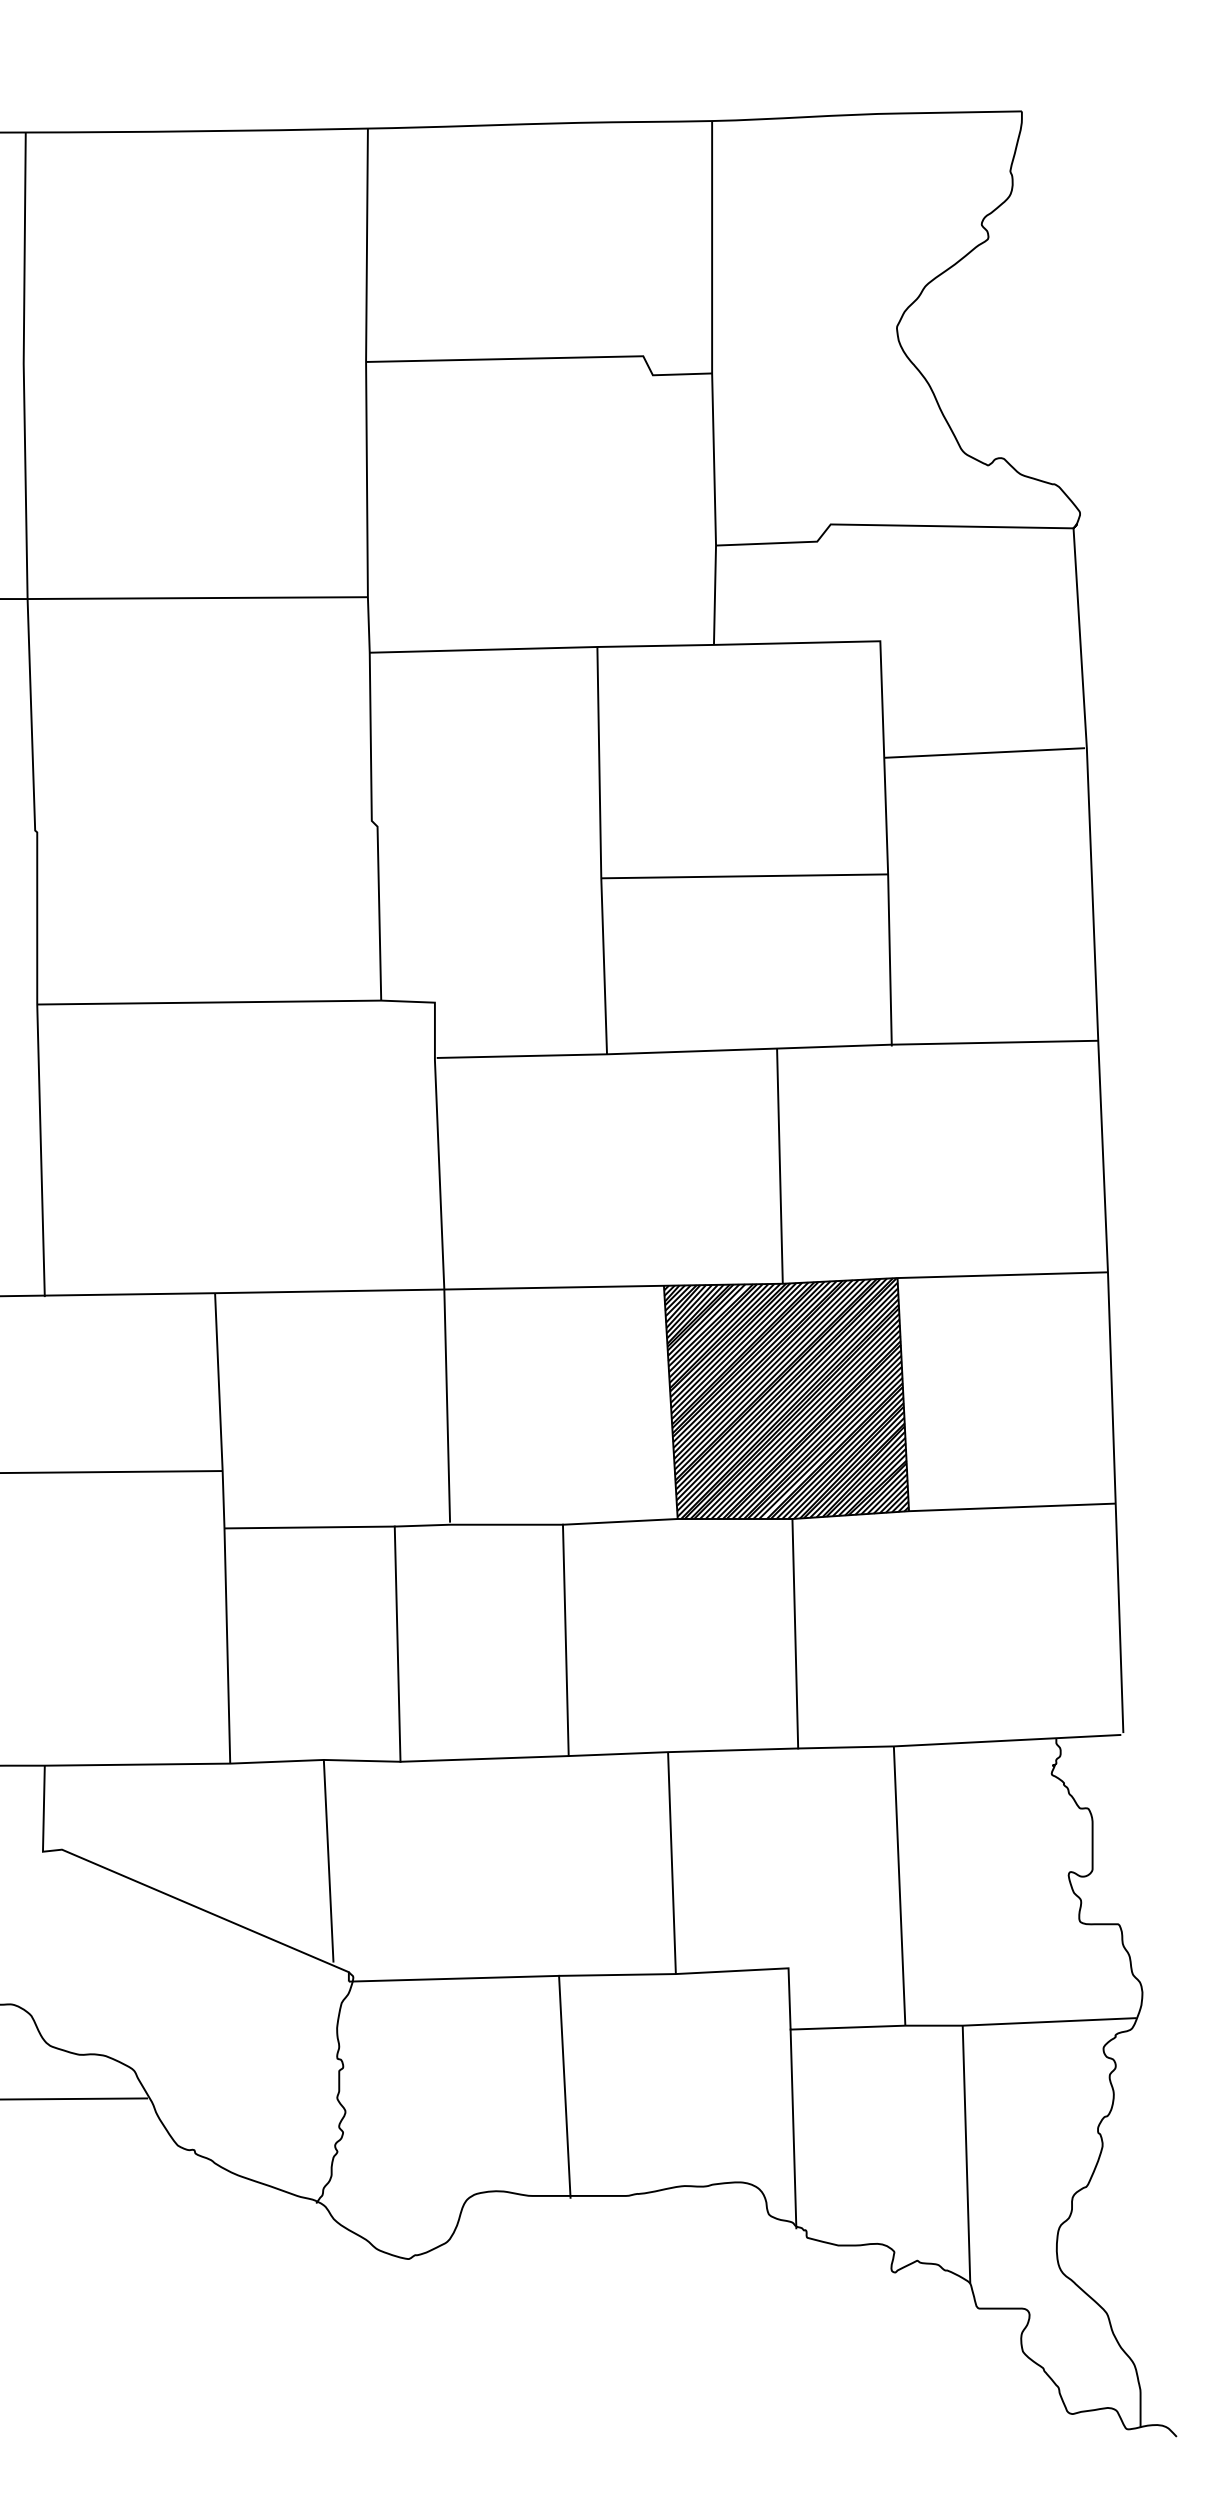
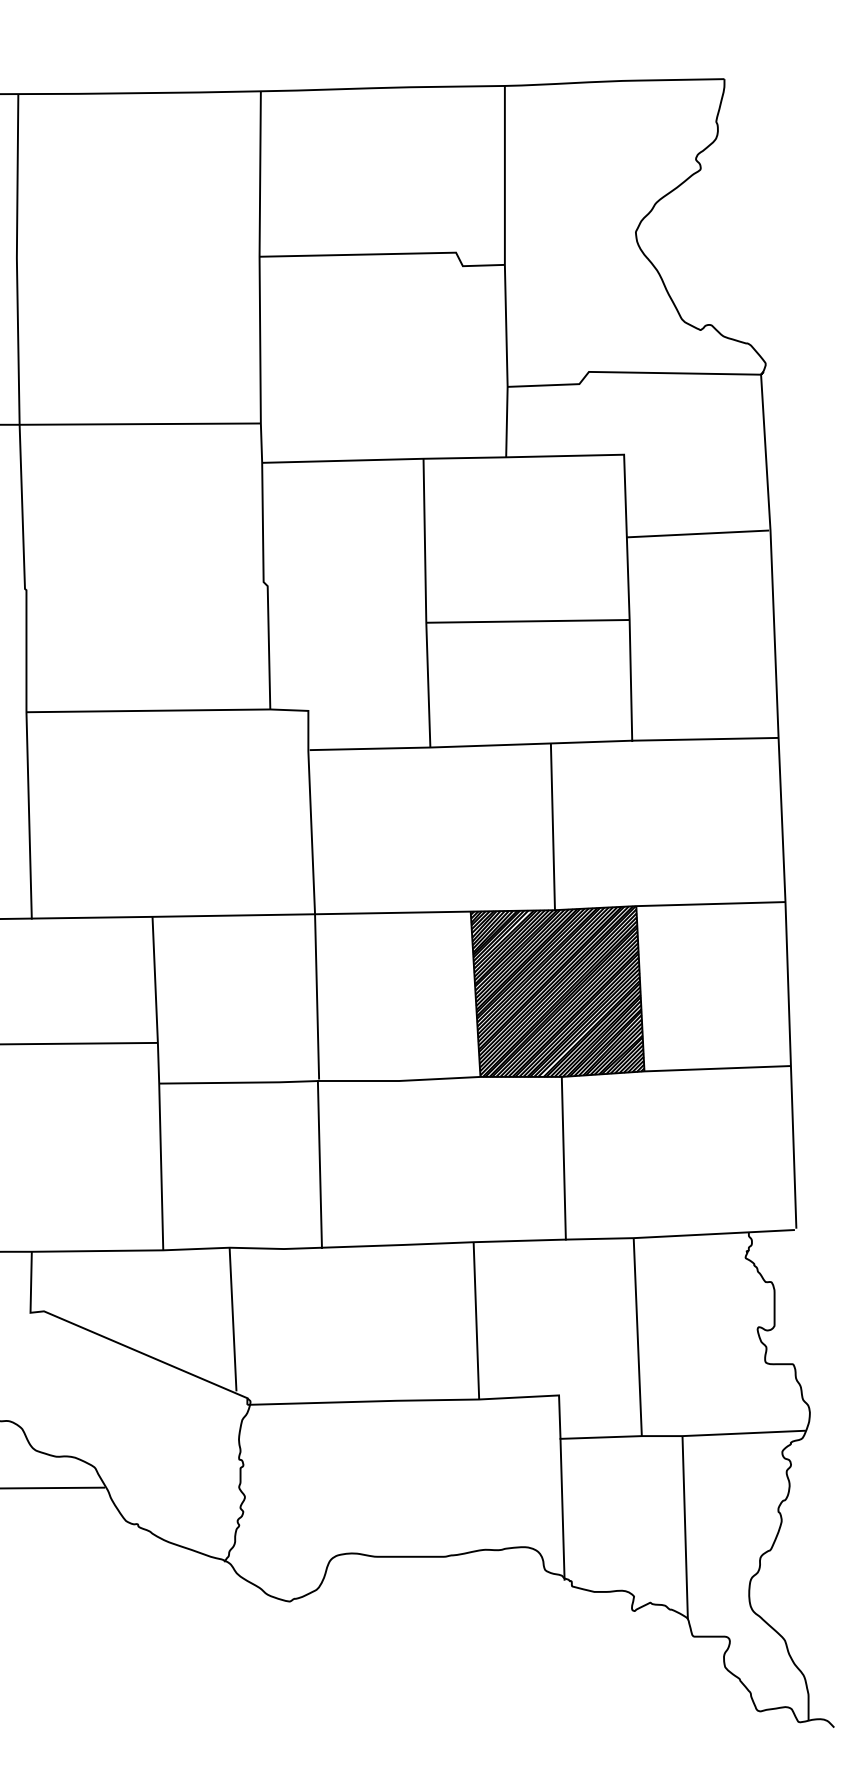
line: (566, 1639) -> (401, 1162), removed
line: (397, 1643) -> (319, 1164), moved
line: (564, 2086) -> (400, 1479), removed

